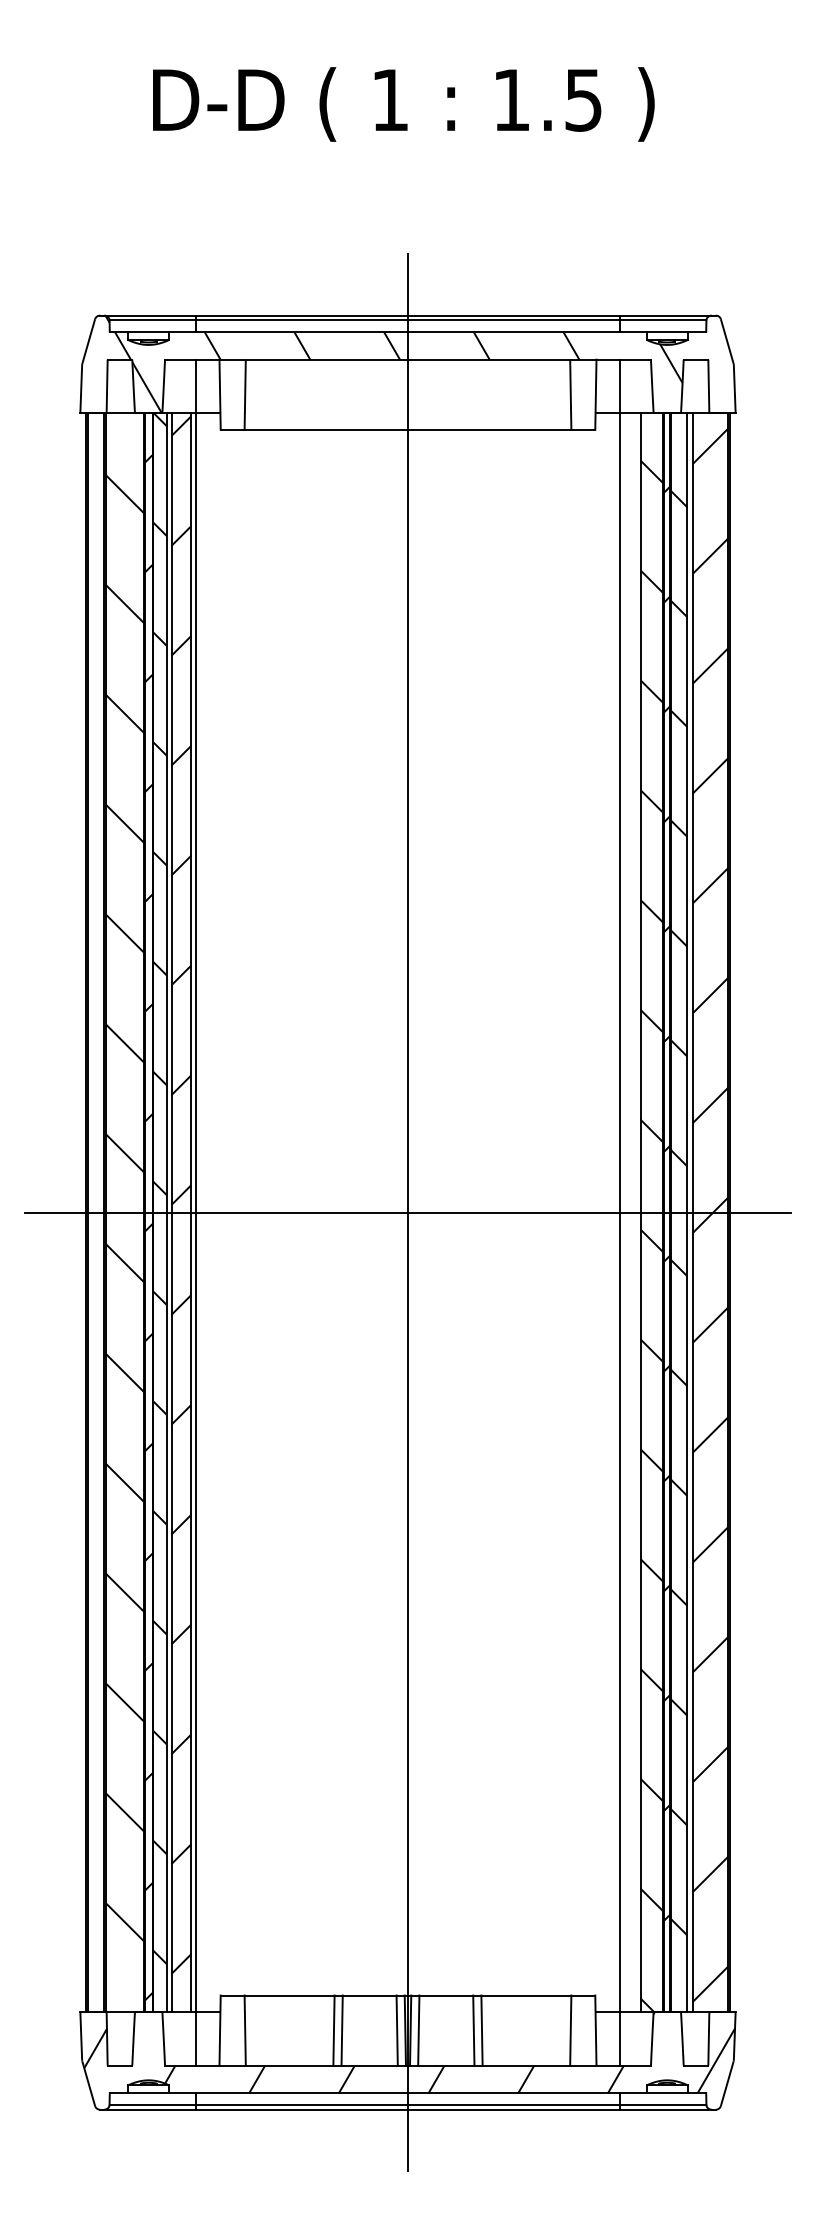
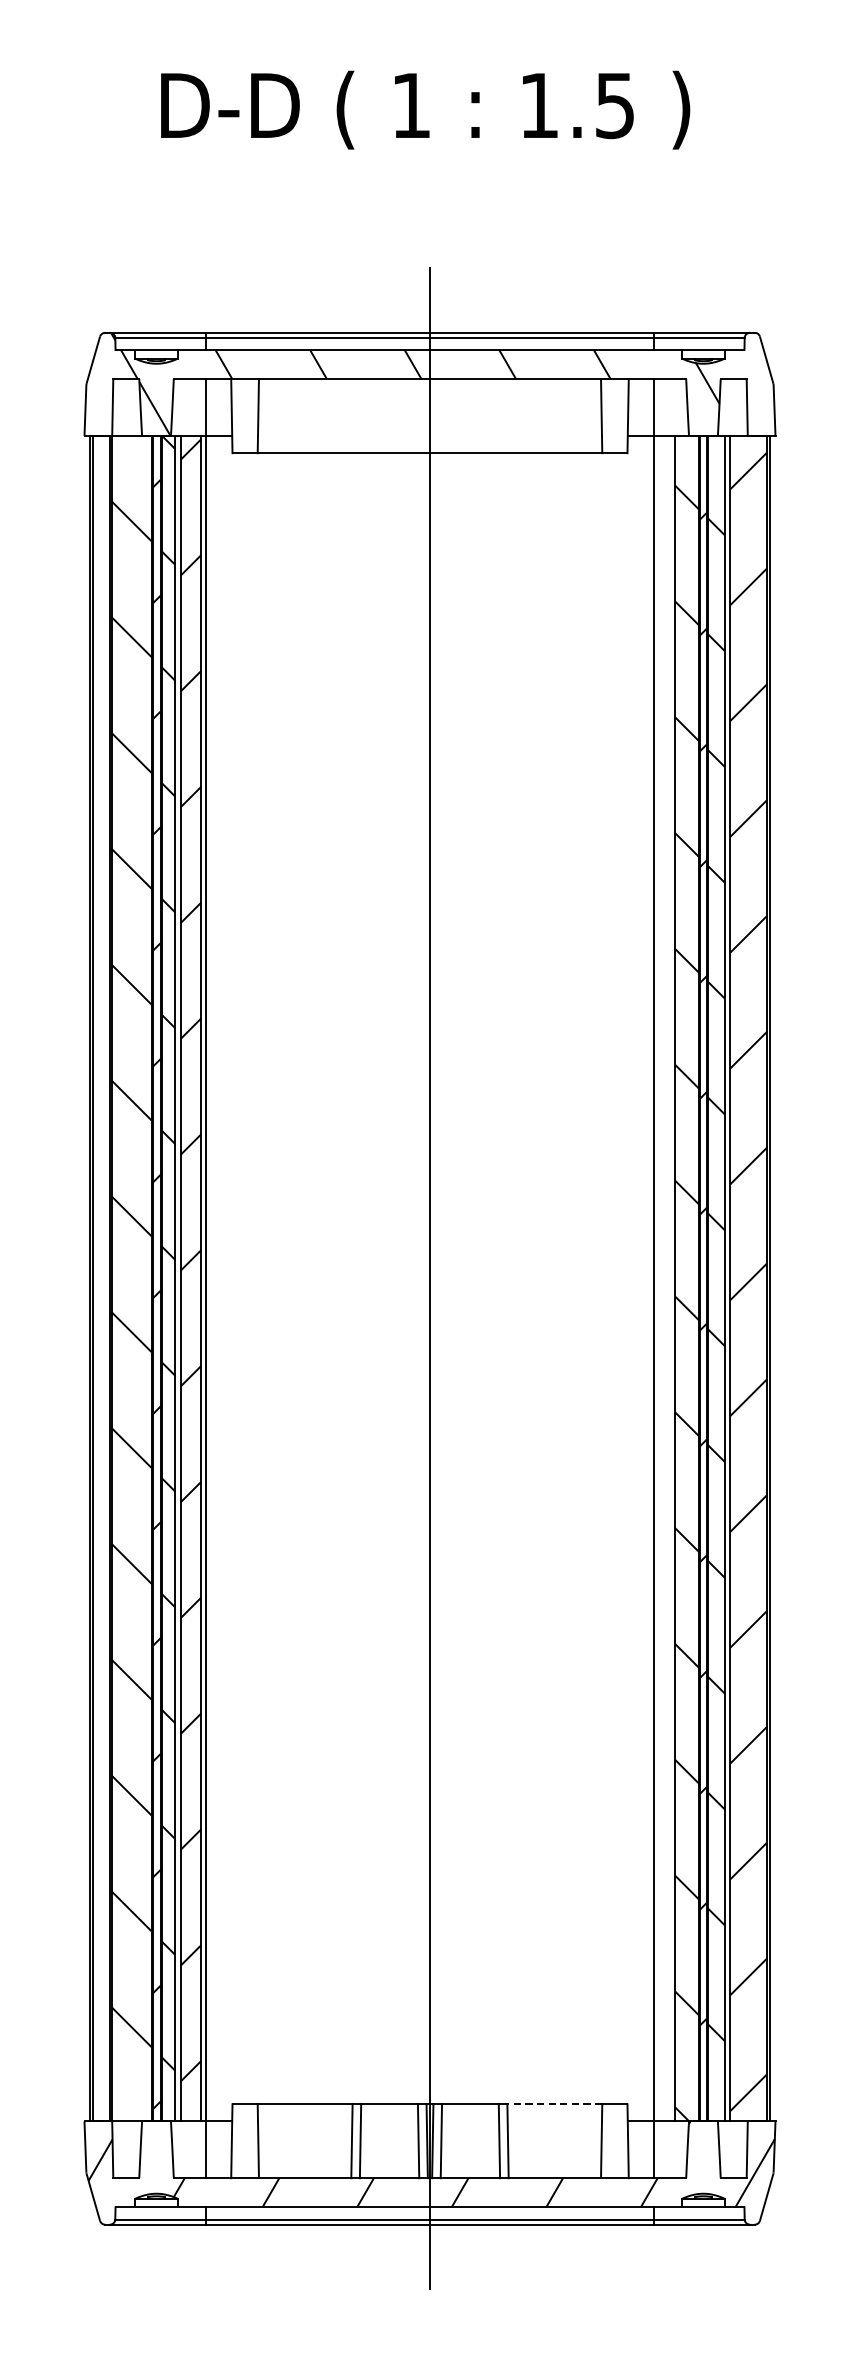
line: (407, 1212) -> (429, 1278), removed
line: (526, 1995) -> (554, 2104), solid -> dashed

